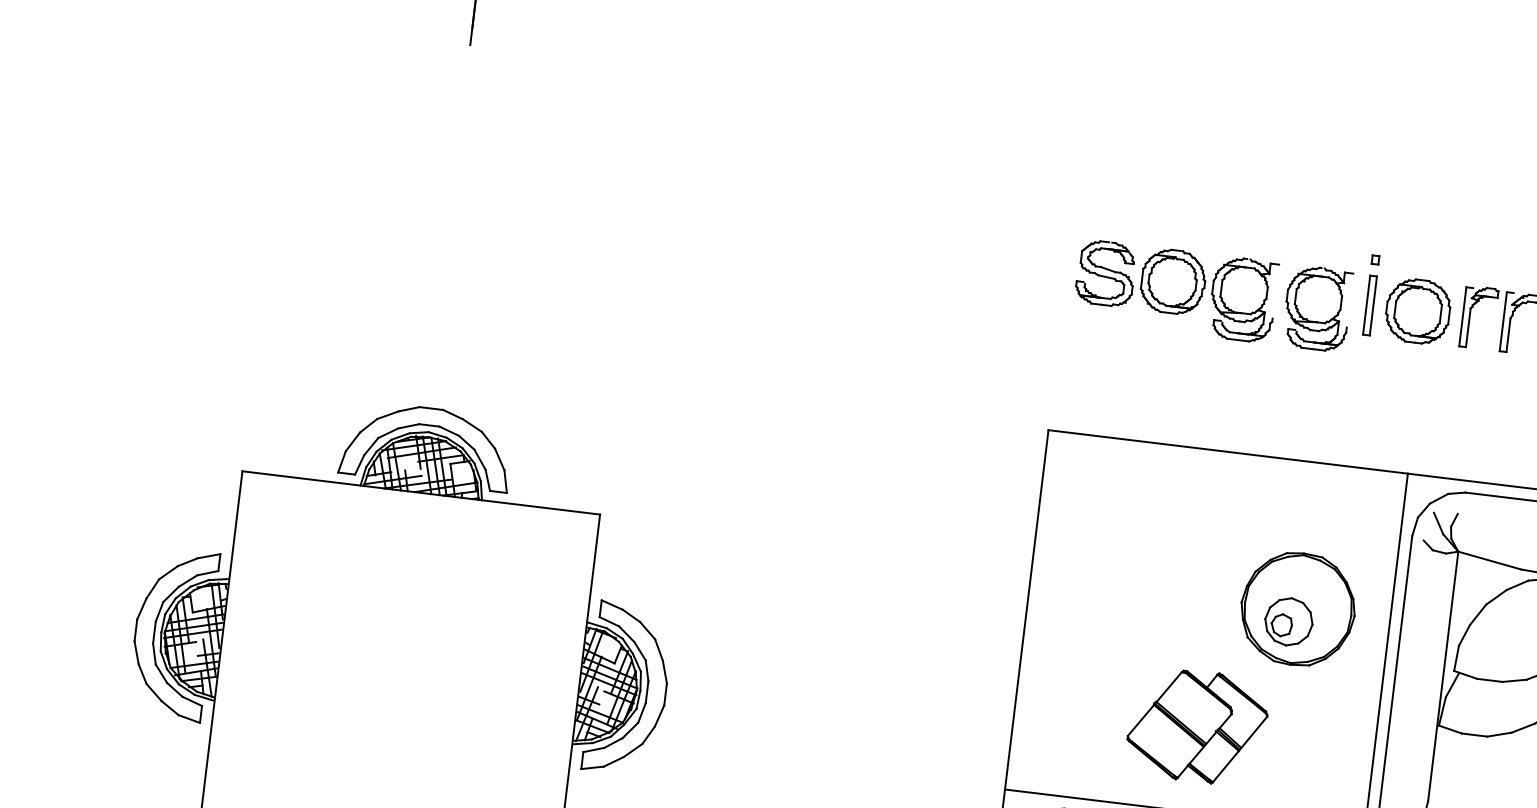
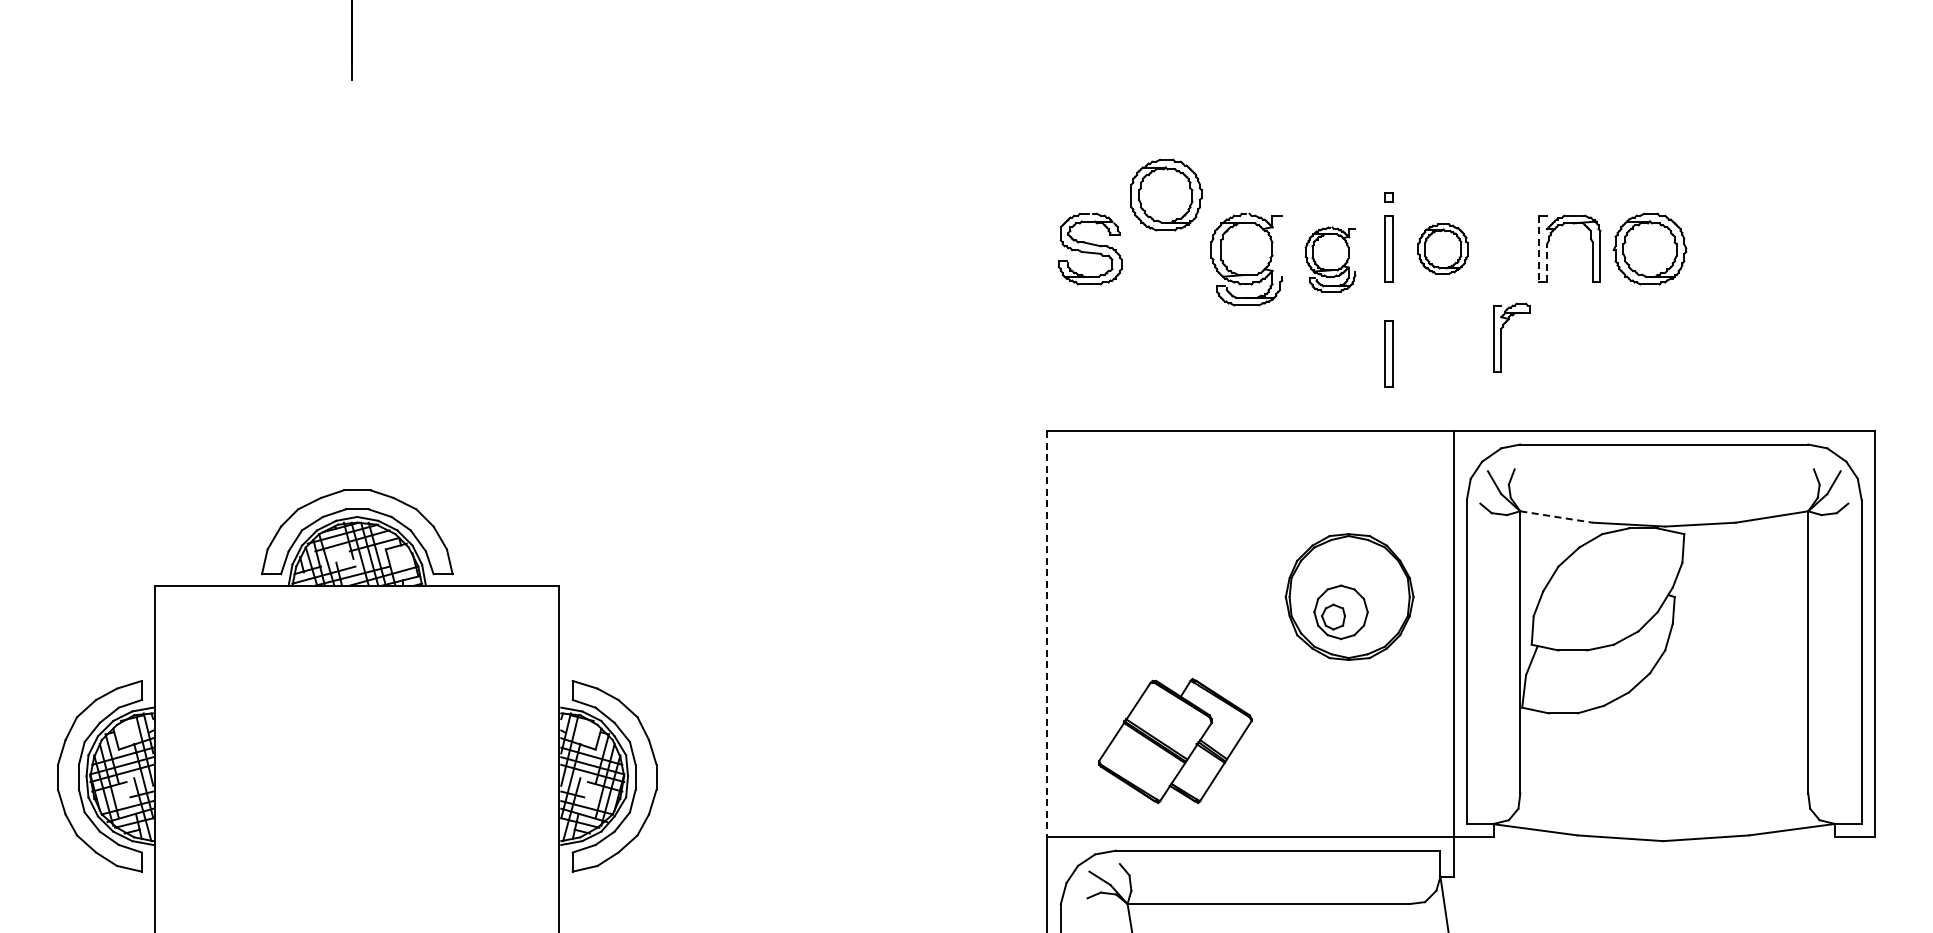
part: (1173, 281) -> (1166, 194), moved
part: (1317, 308) -> (1330, 259), size x0.7
part: (1417, 310) -> (1442, 248), size x0.7
part: (1469, 316) -> (1501, 337), moved
line: (1503, 322) -> (1539, 249), solid -> dashed
line: (1509, 334) -> (1547, 262), solid -> dashed
part: (1358, 397) -> (1388, 353), added
line: (1489, 561) -> (1556, 517), solid -> dashed
line: (1026, 610) -> (1047, 634), solid -> dashed
part: (1197, 725) -> (1175, 740), moved

